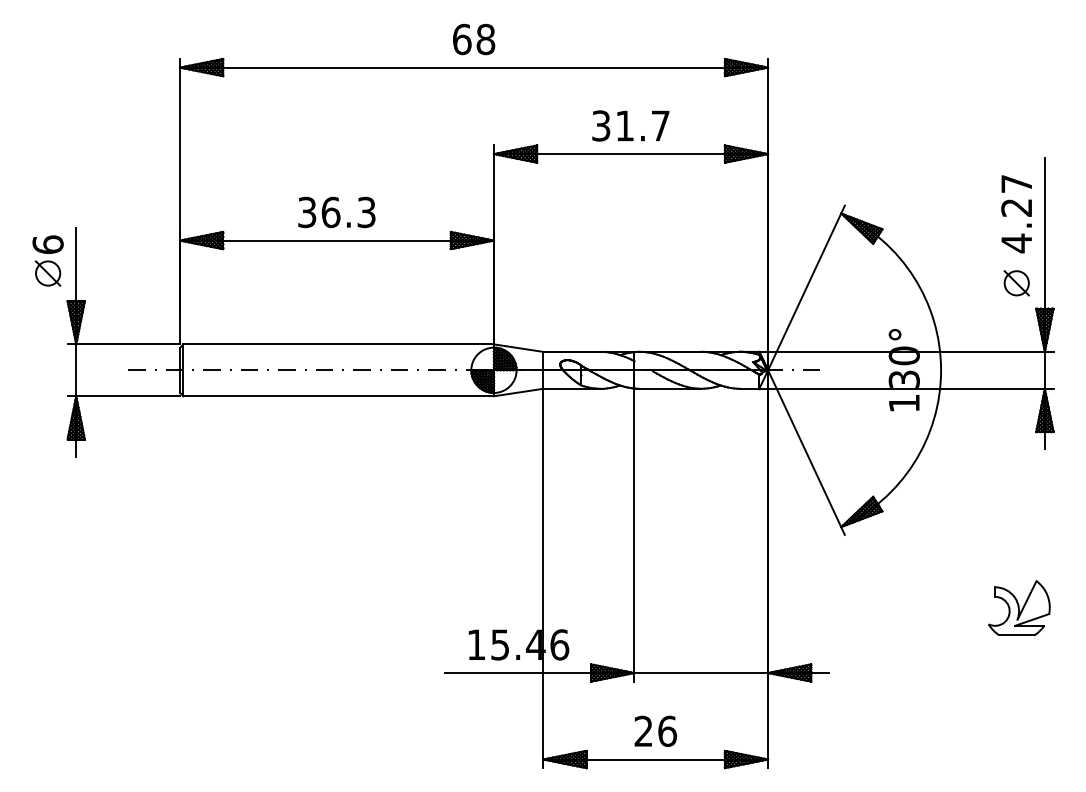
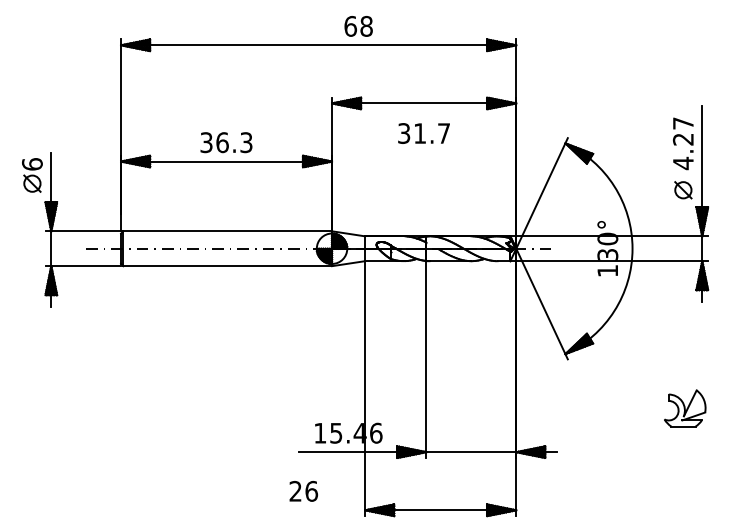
text: (473, 39) -> (358, 26), moved
text: (630, 125) -> (423, 133), moved
text: (655, 731) -> (303, 491), moved

